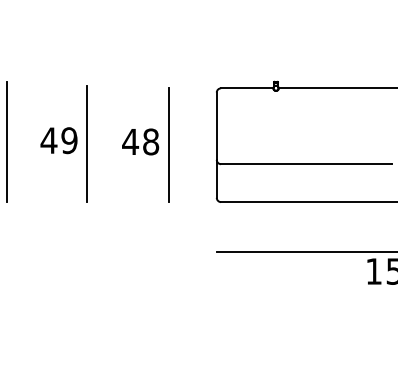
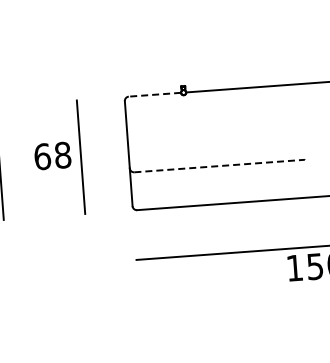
line: (246, 88) -> (154, 94), solid -> dashed
text: (130, 141) -> (42, 156), 48 -> 68
line: (307, 164) -> (220, 166), solid -> dashed

